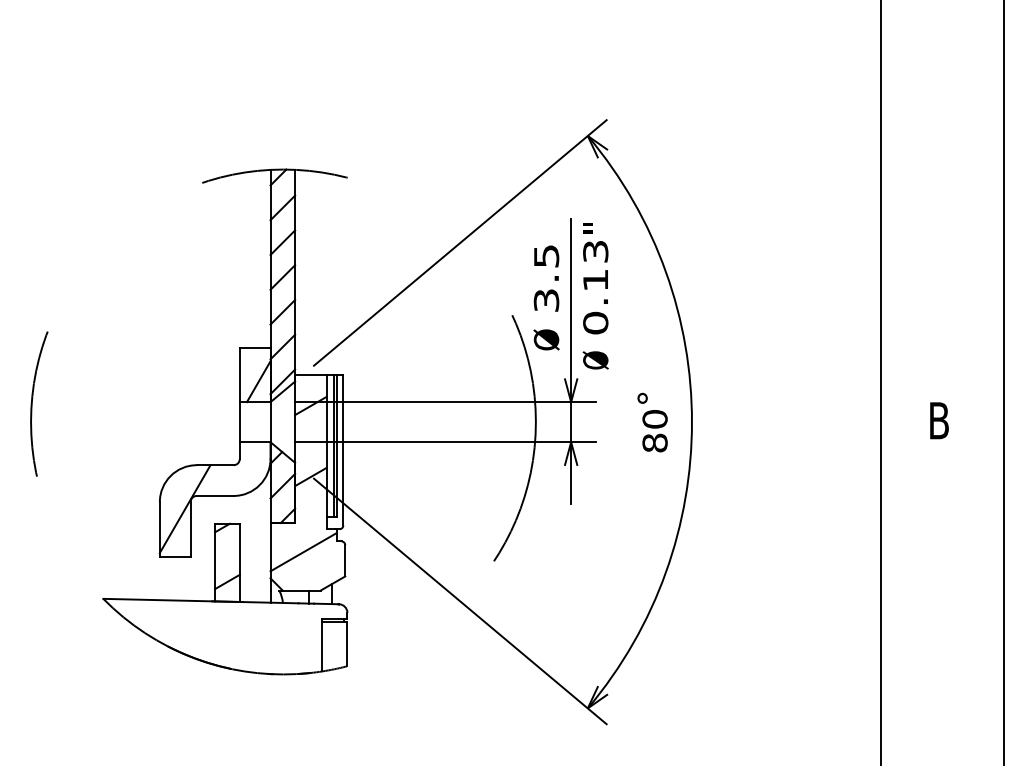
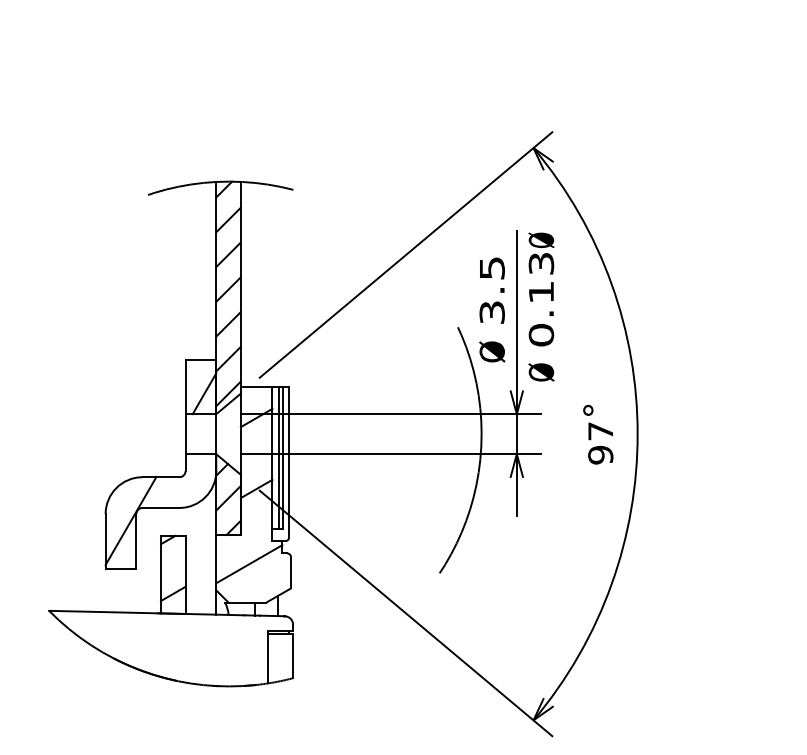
text: (595, 227) -> (541, 239), " -> Ø
text: (654, 431) -> (600, 443), 80 -> 97

